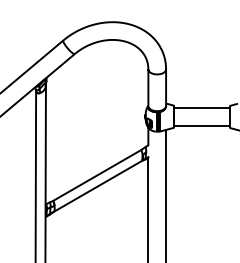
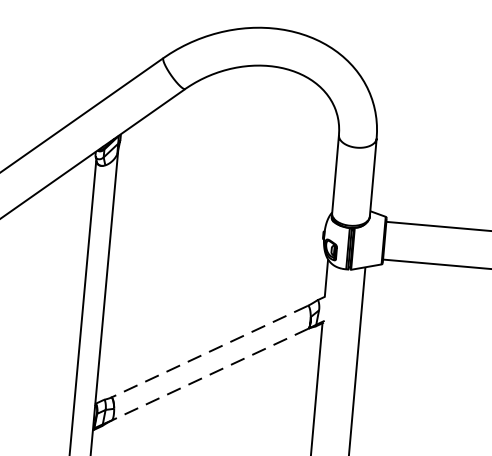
line: (96, 175) -> (208, 351), solid -> dashed
line: (98, 186) -> (211, 374), solid -> dashed

